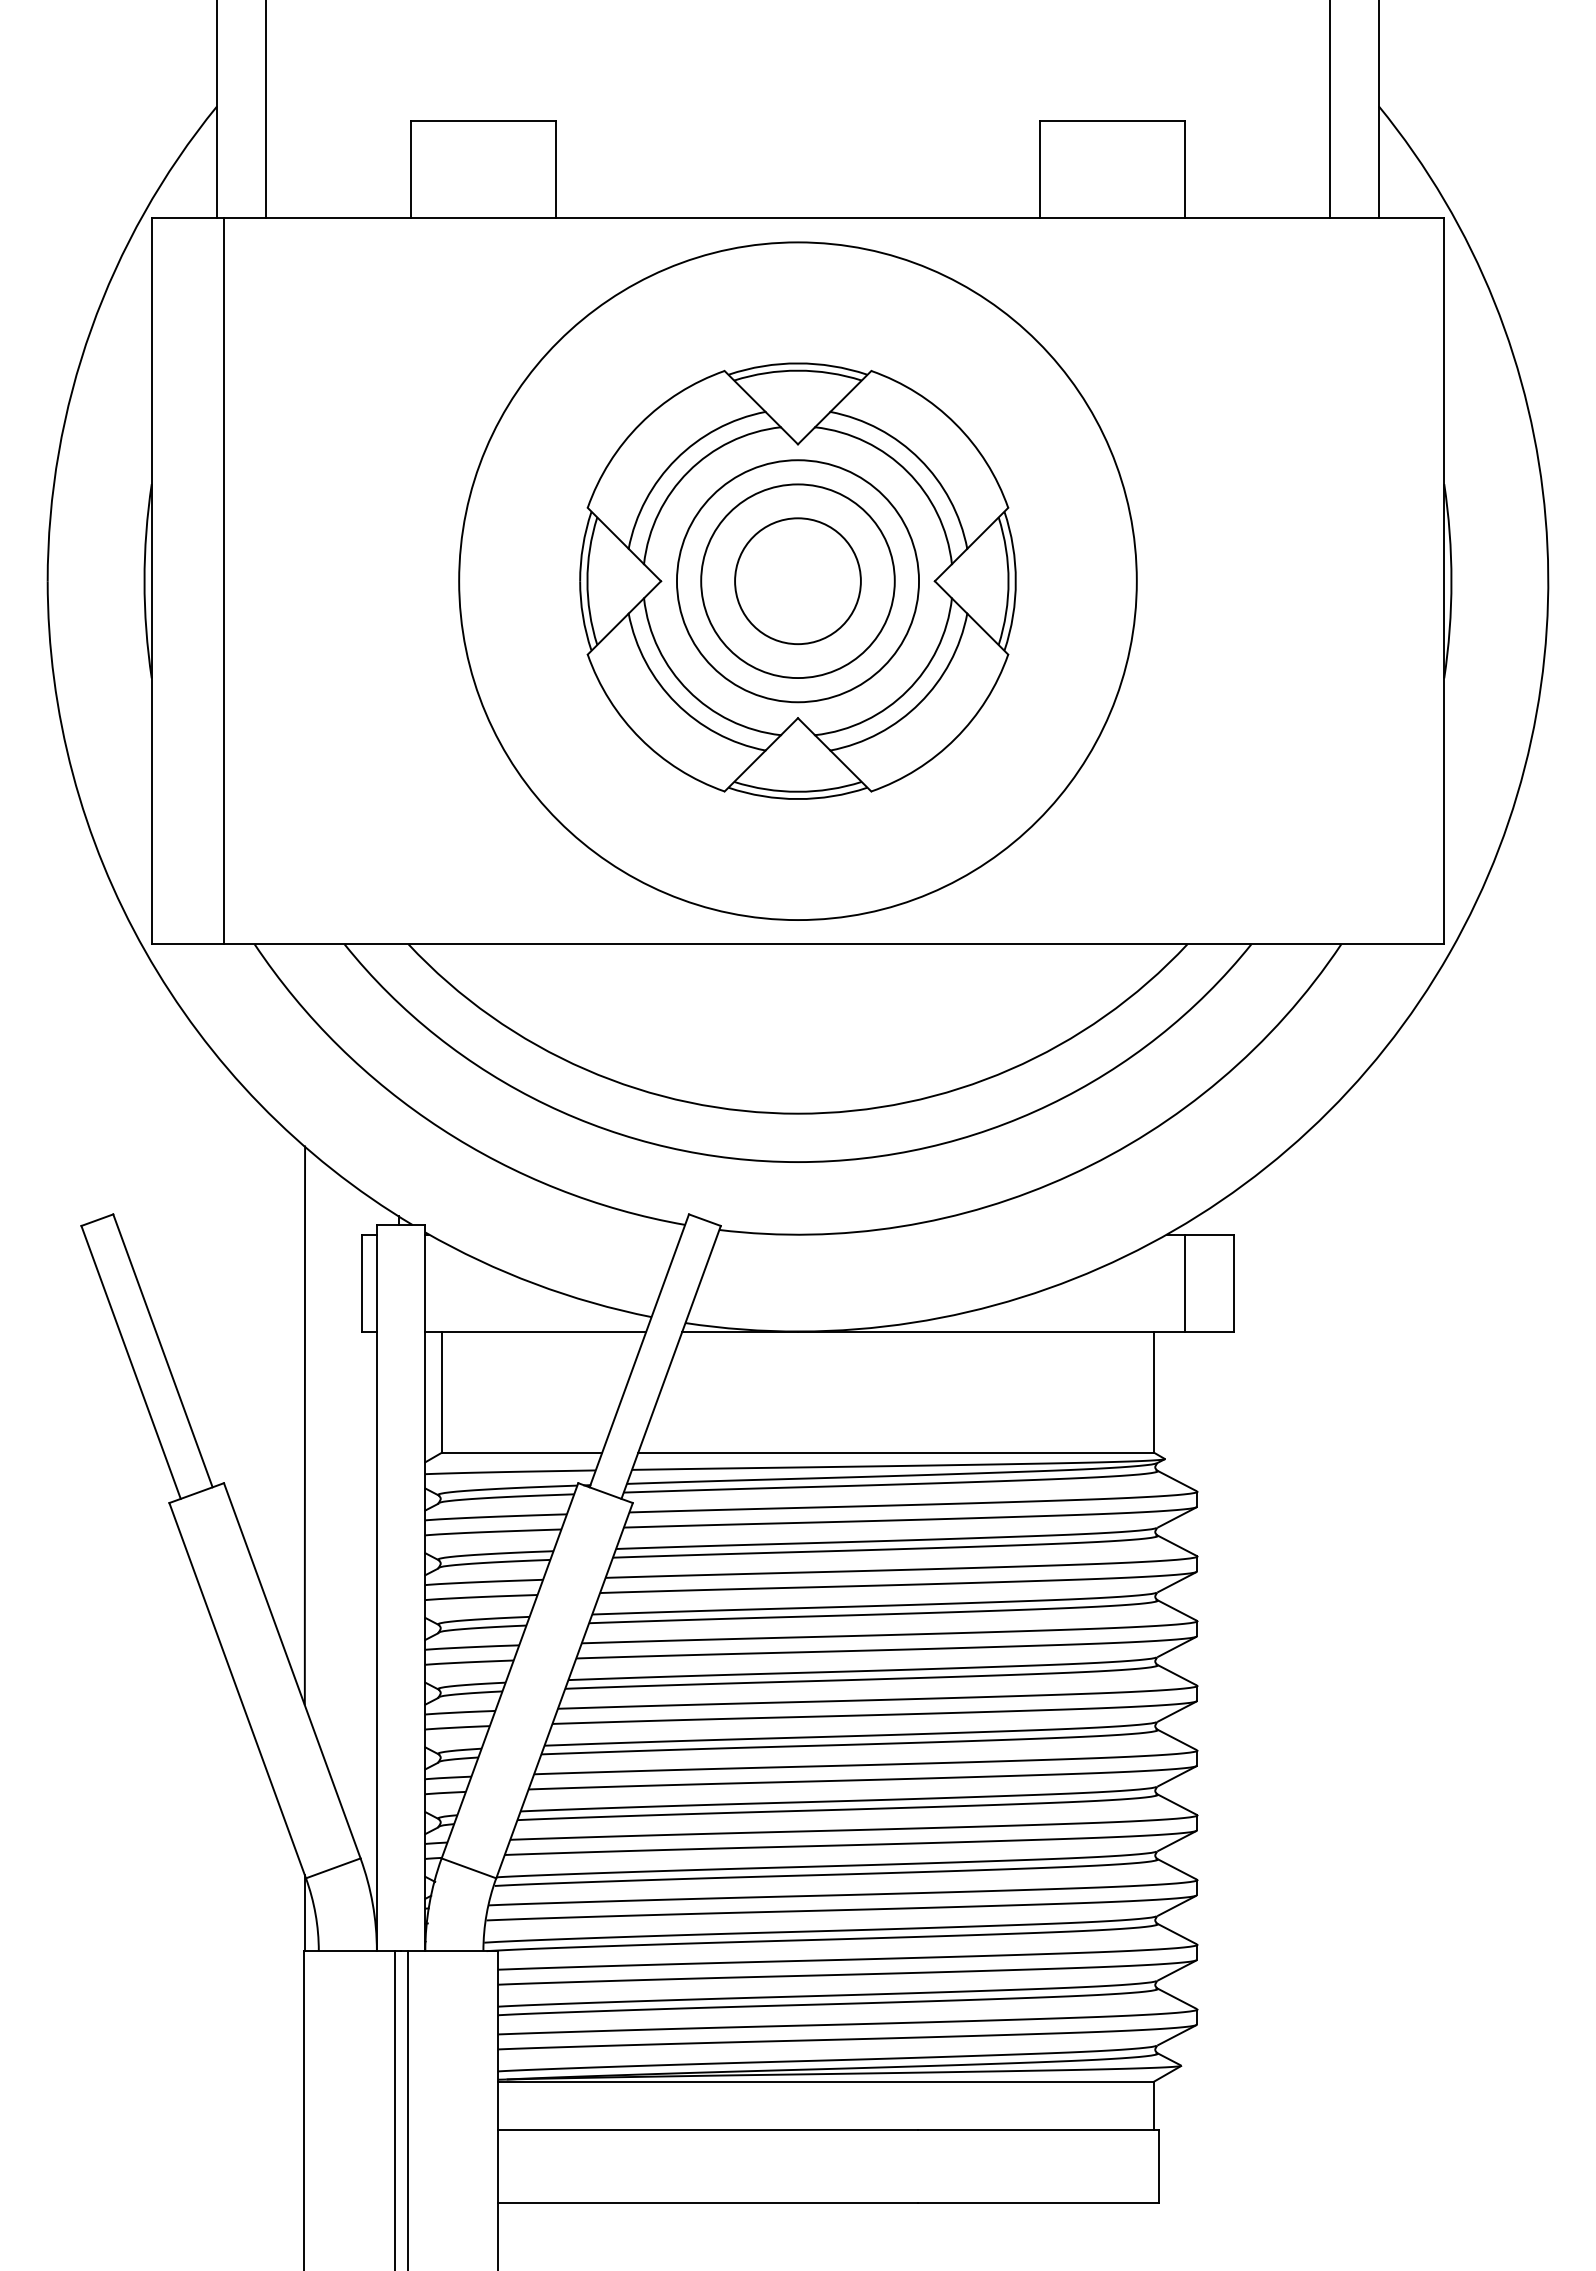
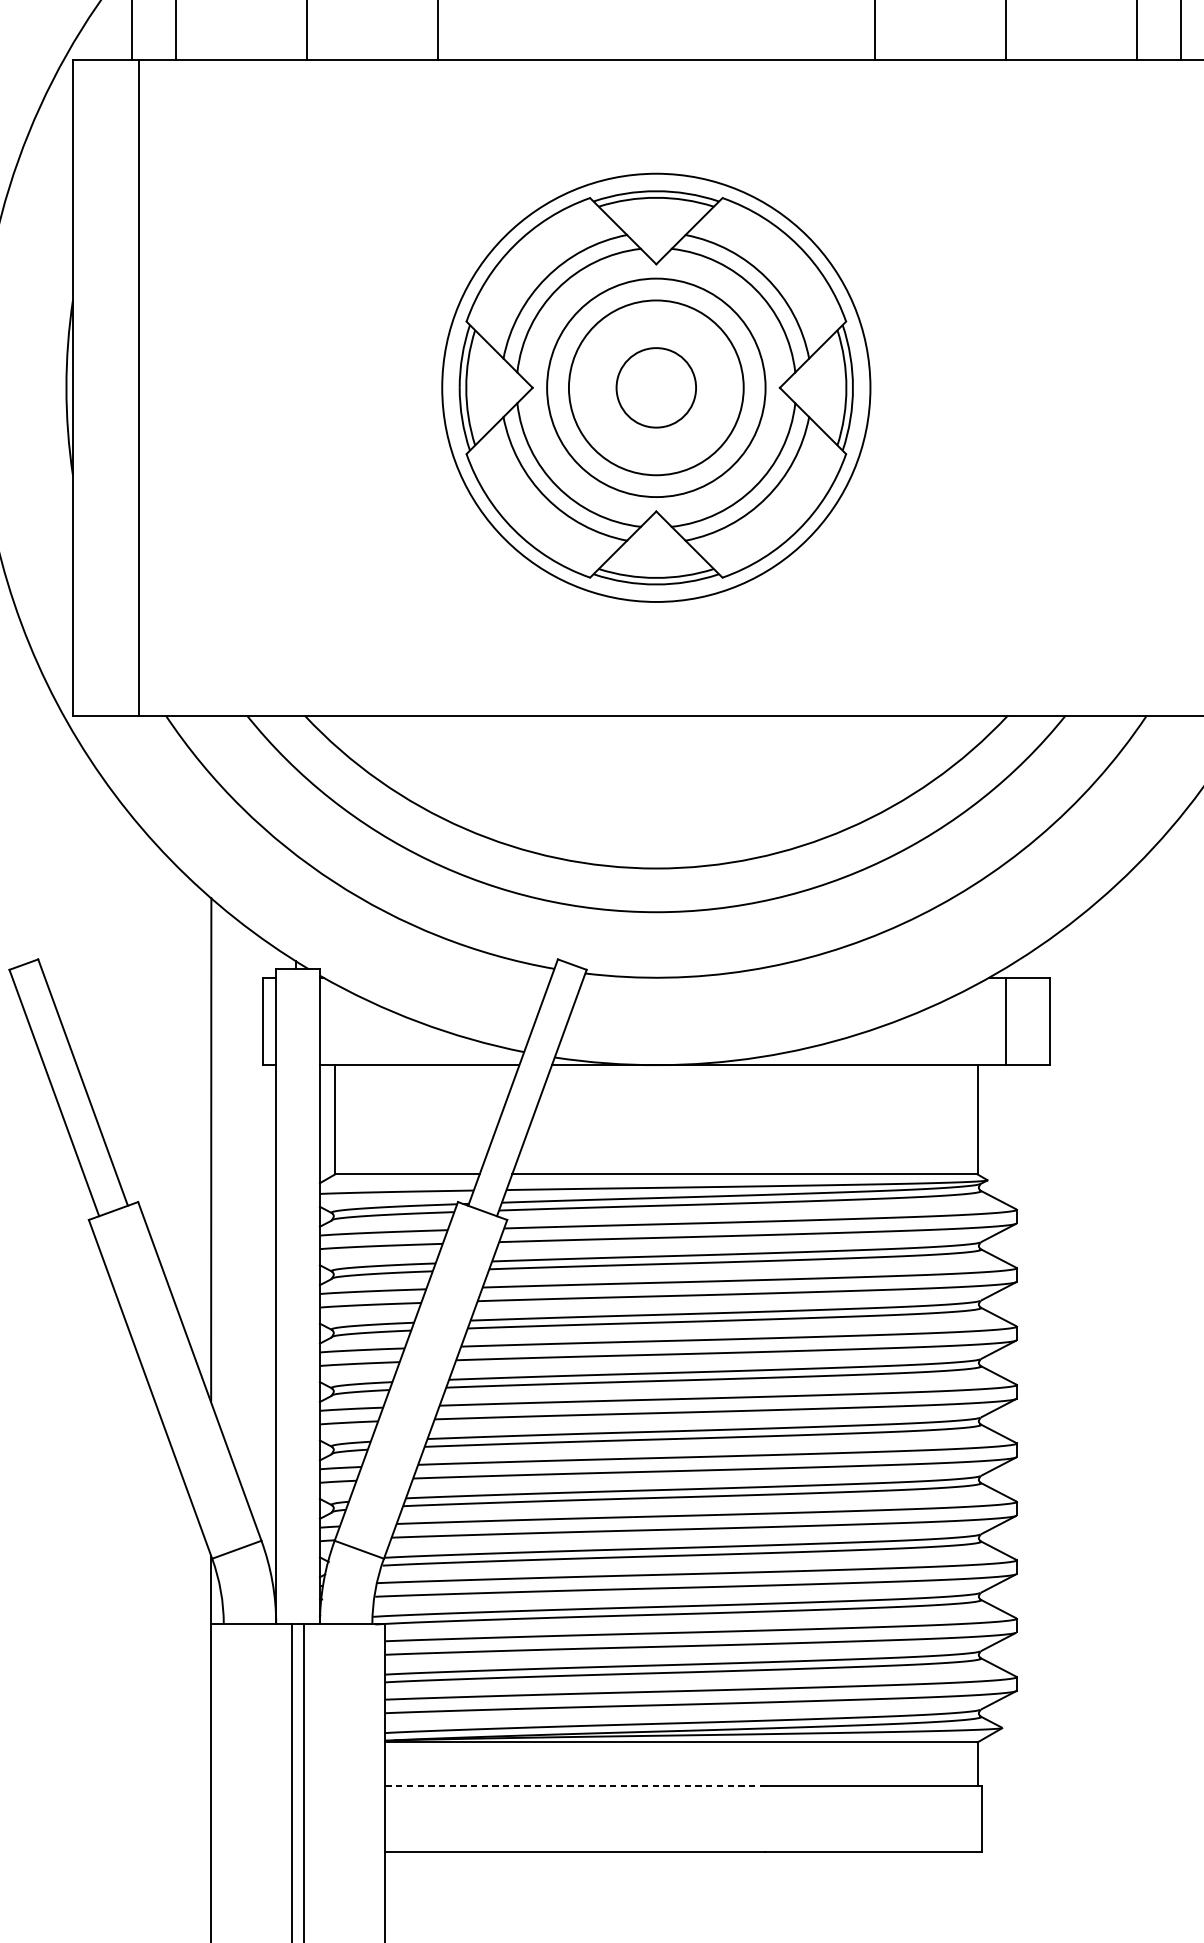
circle: (797, 581) -> (655, 388), size x0.7
circle: (797, 581) -> (655, 388), size x0.7
line: (707, 2130) -> (574, 1786), solid -> dashed

